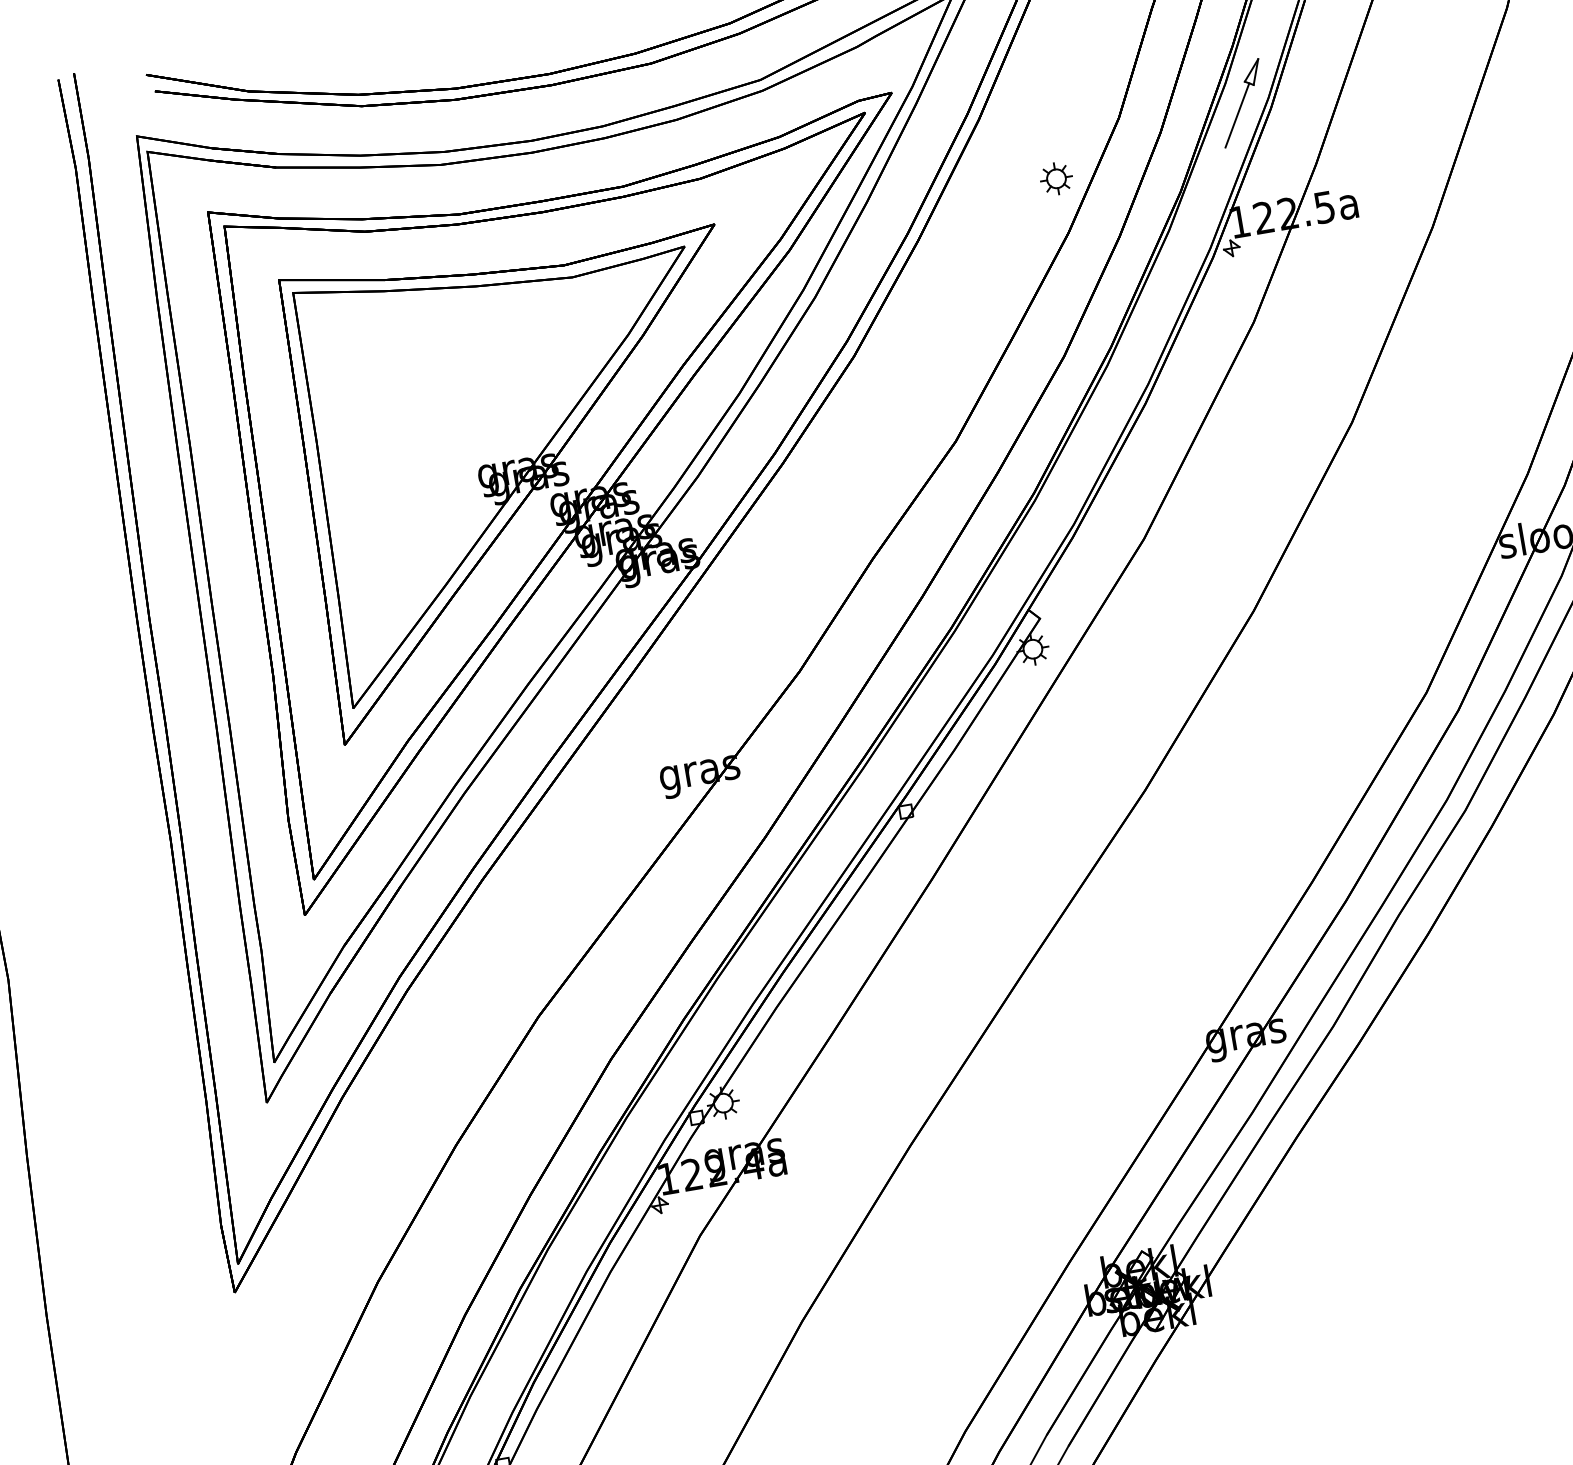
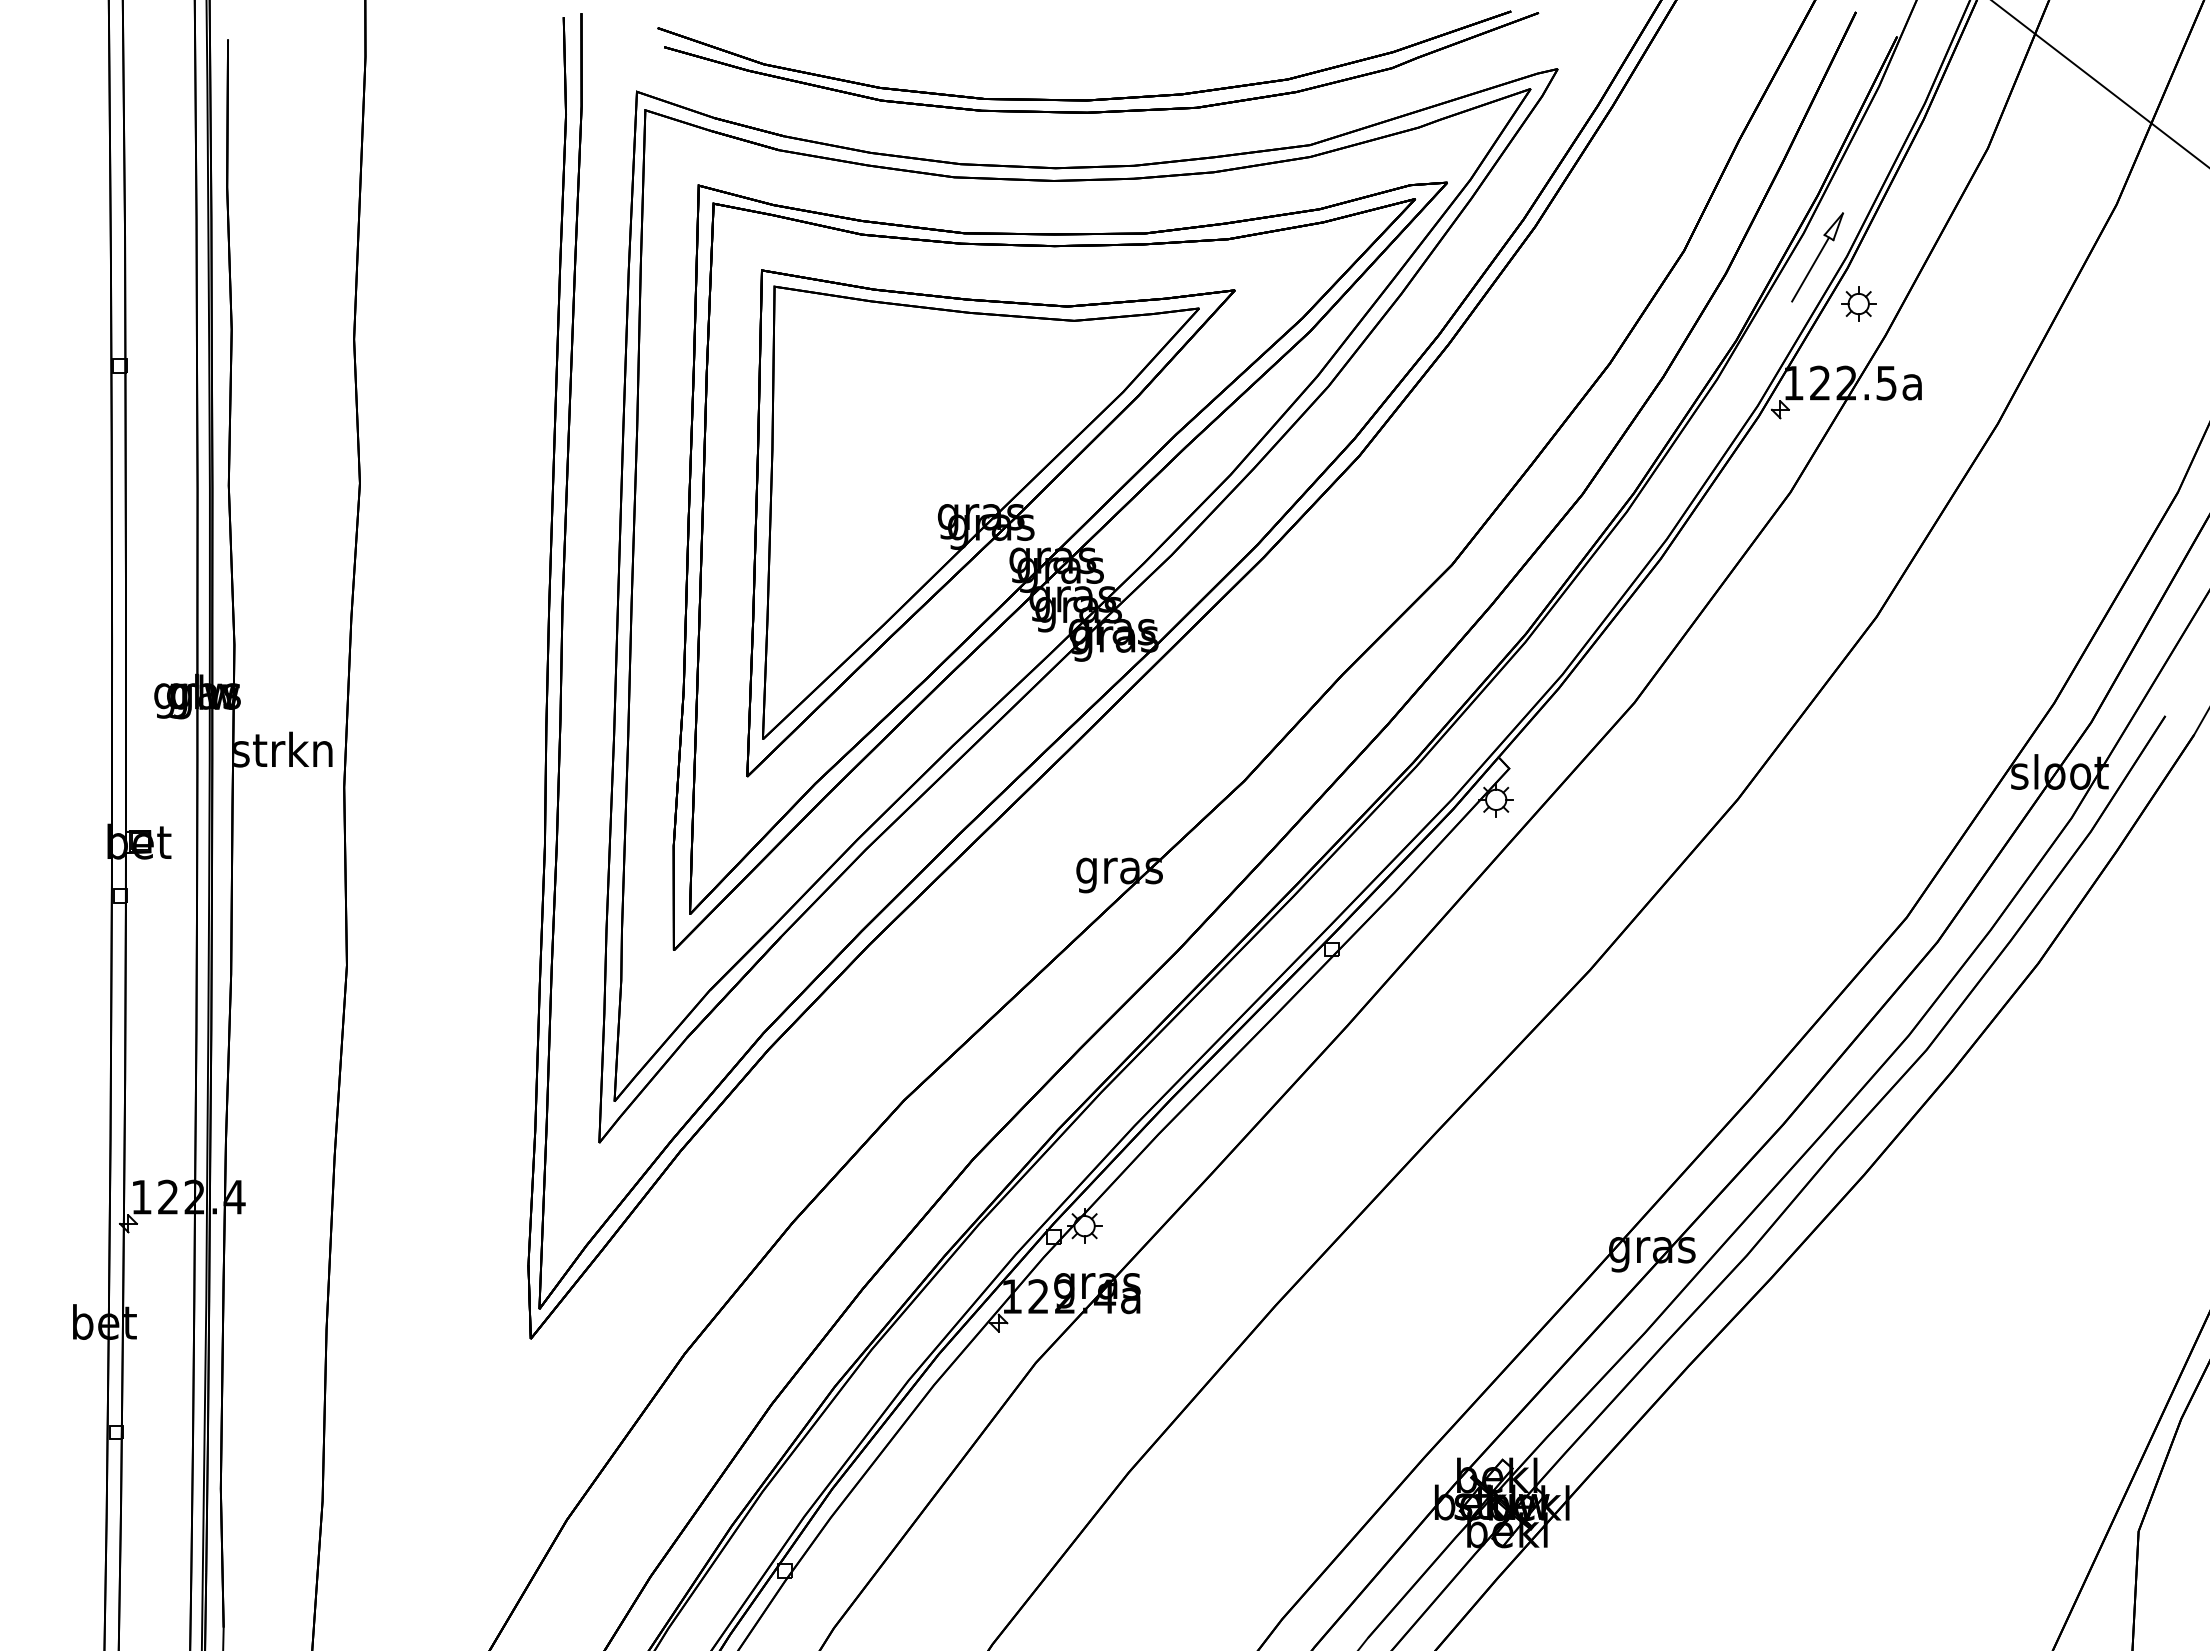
part: (1056, 178) -> (1858, 303), moved

